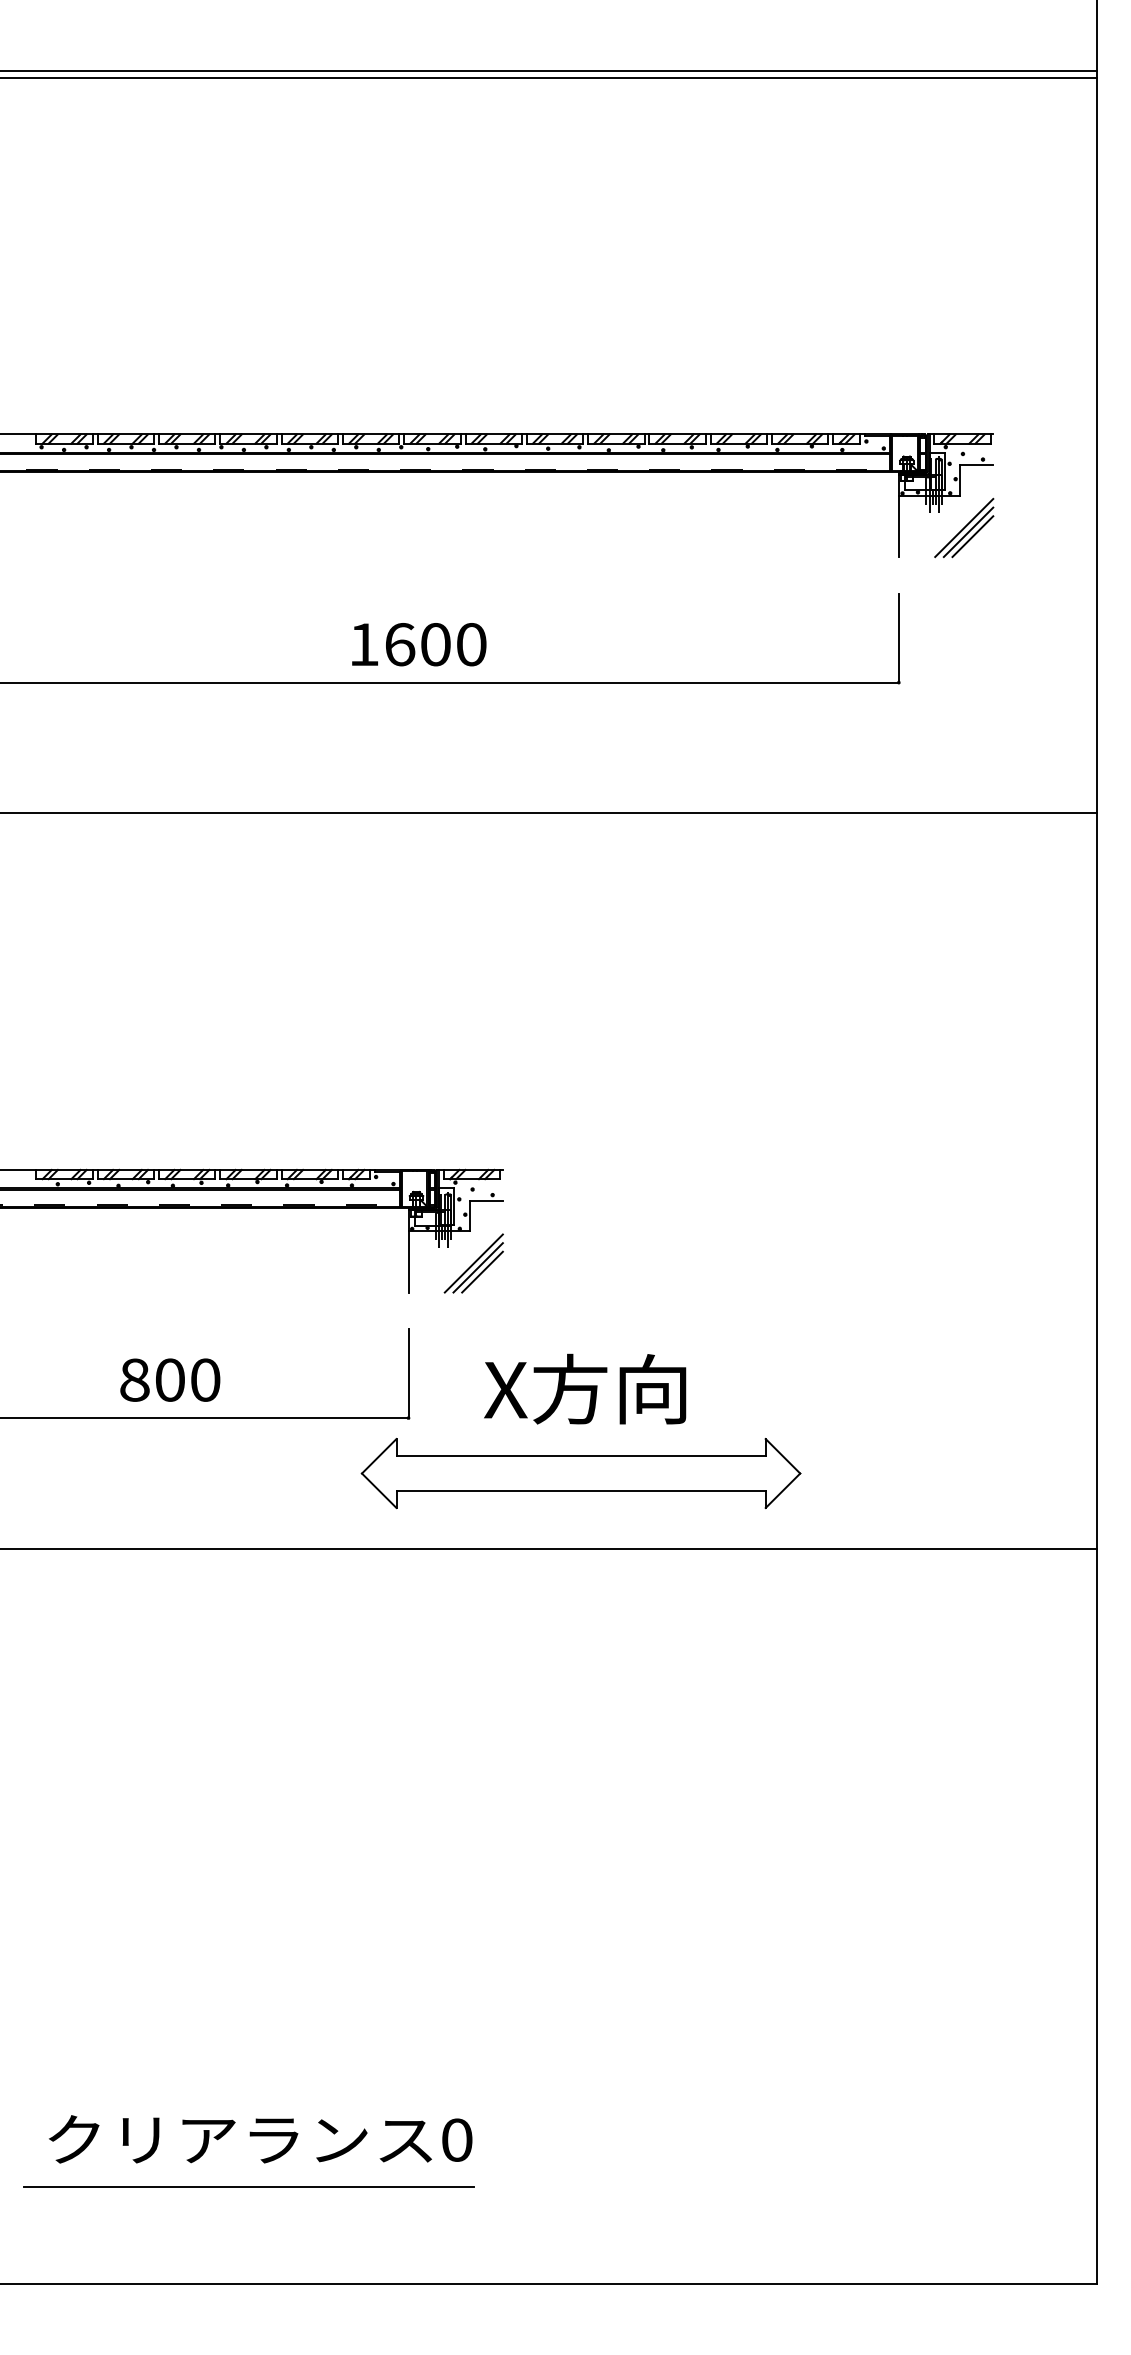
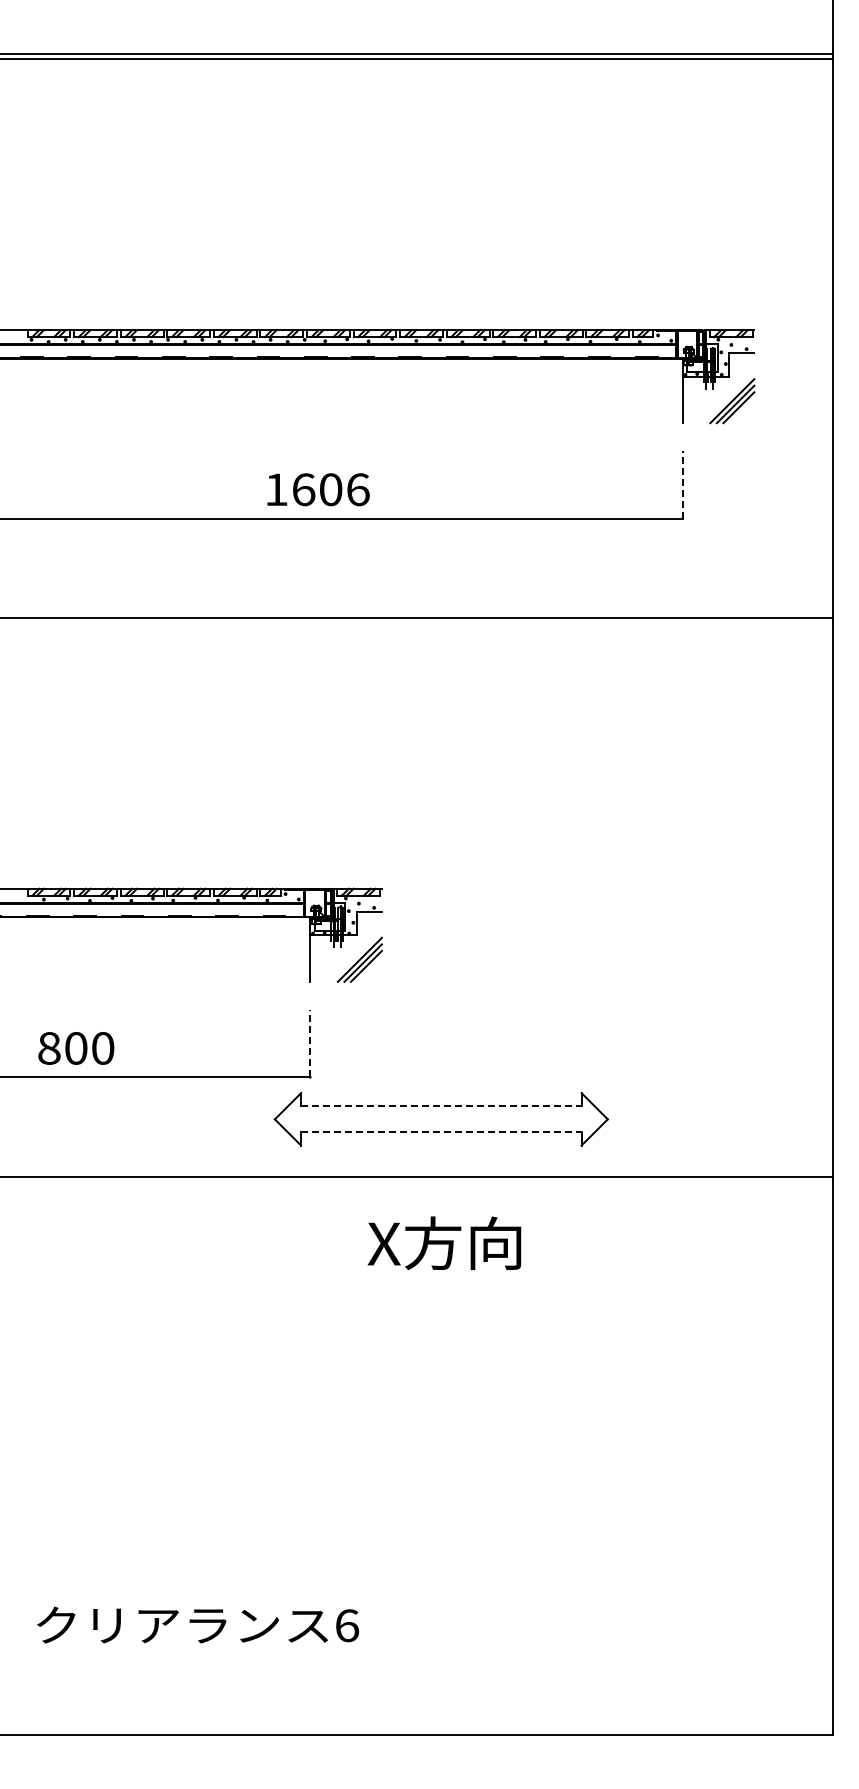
line: (898, 637) -> (682, 484), solid -> dashed
text: (472, 644) -> (358, 489), 1600 -> 1606
line: (408, 1373) -> (310, 1043), solid -> dashed
text: (170, 1380) -> (76, 1048), moved
text: (585, 1389) -> (444, 1243), moved
line: (581, 1456) -> (441, 1106), solid -> dashed
line: (581, 1490) -> (441, 1132), solid -> dashed
text: (457, 2139) -> (347, 1625), 0 -> 6
line: (248, 2187) -> (188, 1661), removed

